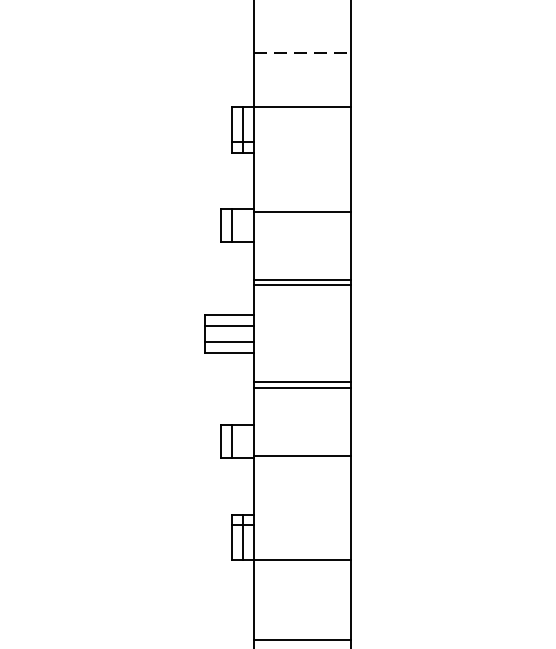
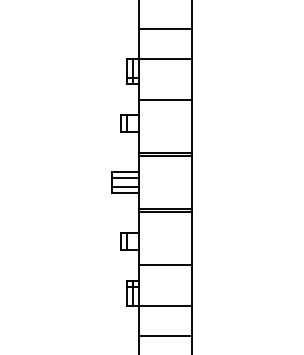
line: (302, 51) -> (165, 28), dashed -> solid
line: (300, 211) -> (164, 99), moved
line: (300, 456) -> (164, 265), moved
line: (300, 641) -> (164, 336), moved

